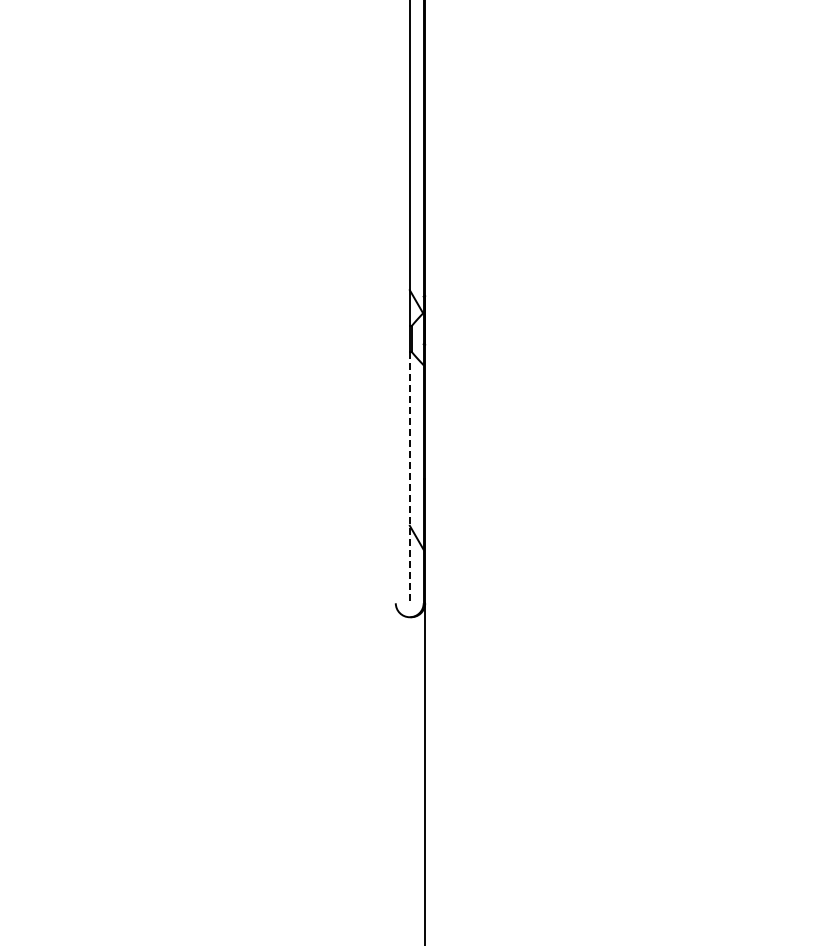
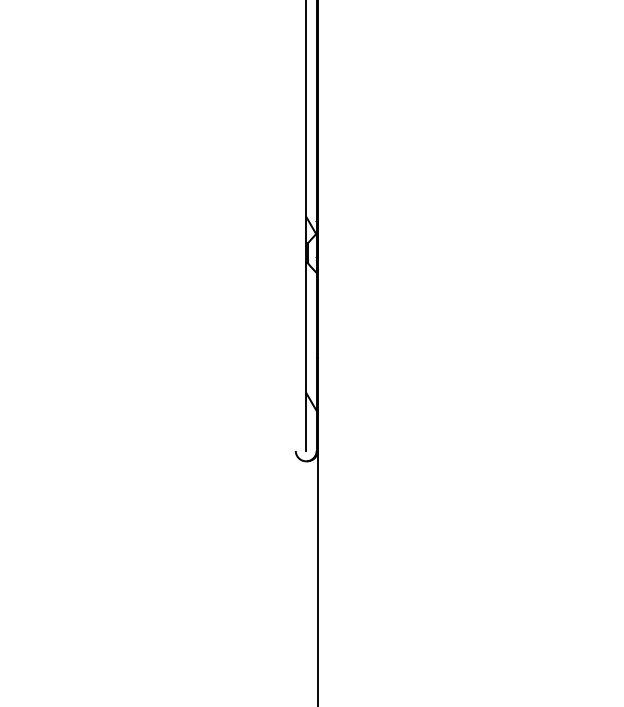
line: (409, 478) -> (306, 357), dashed -> solid

